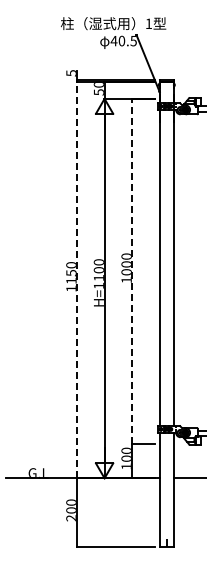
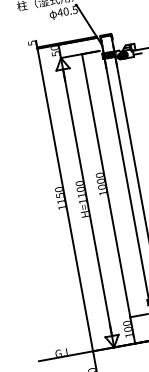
line: (132, 270) -> (106, 185), dashed -> solid
line: (77, 279) -> (65, 199), dashed -> solid

